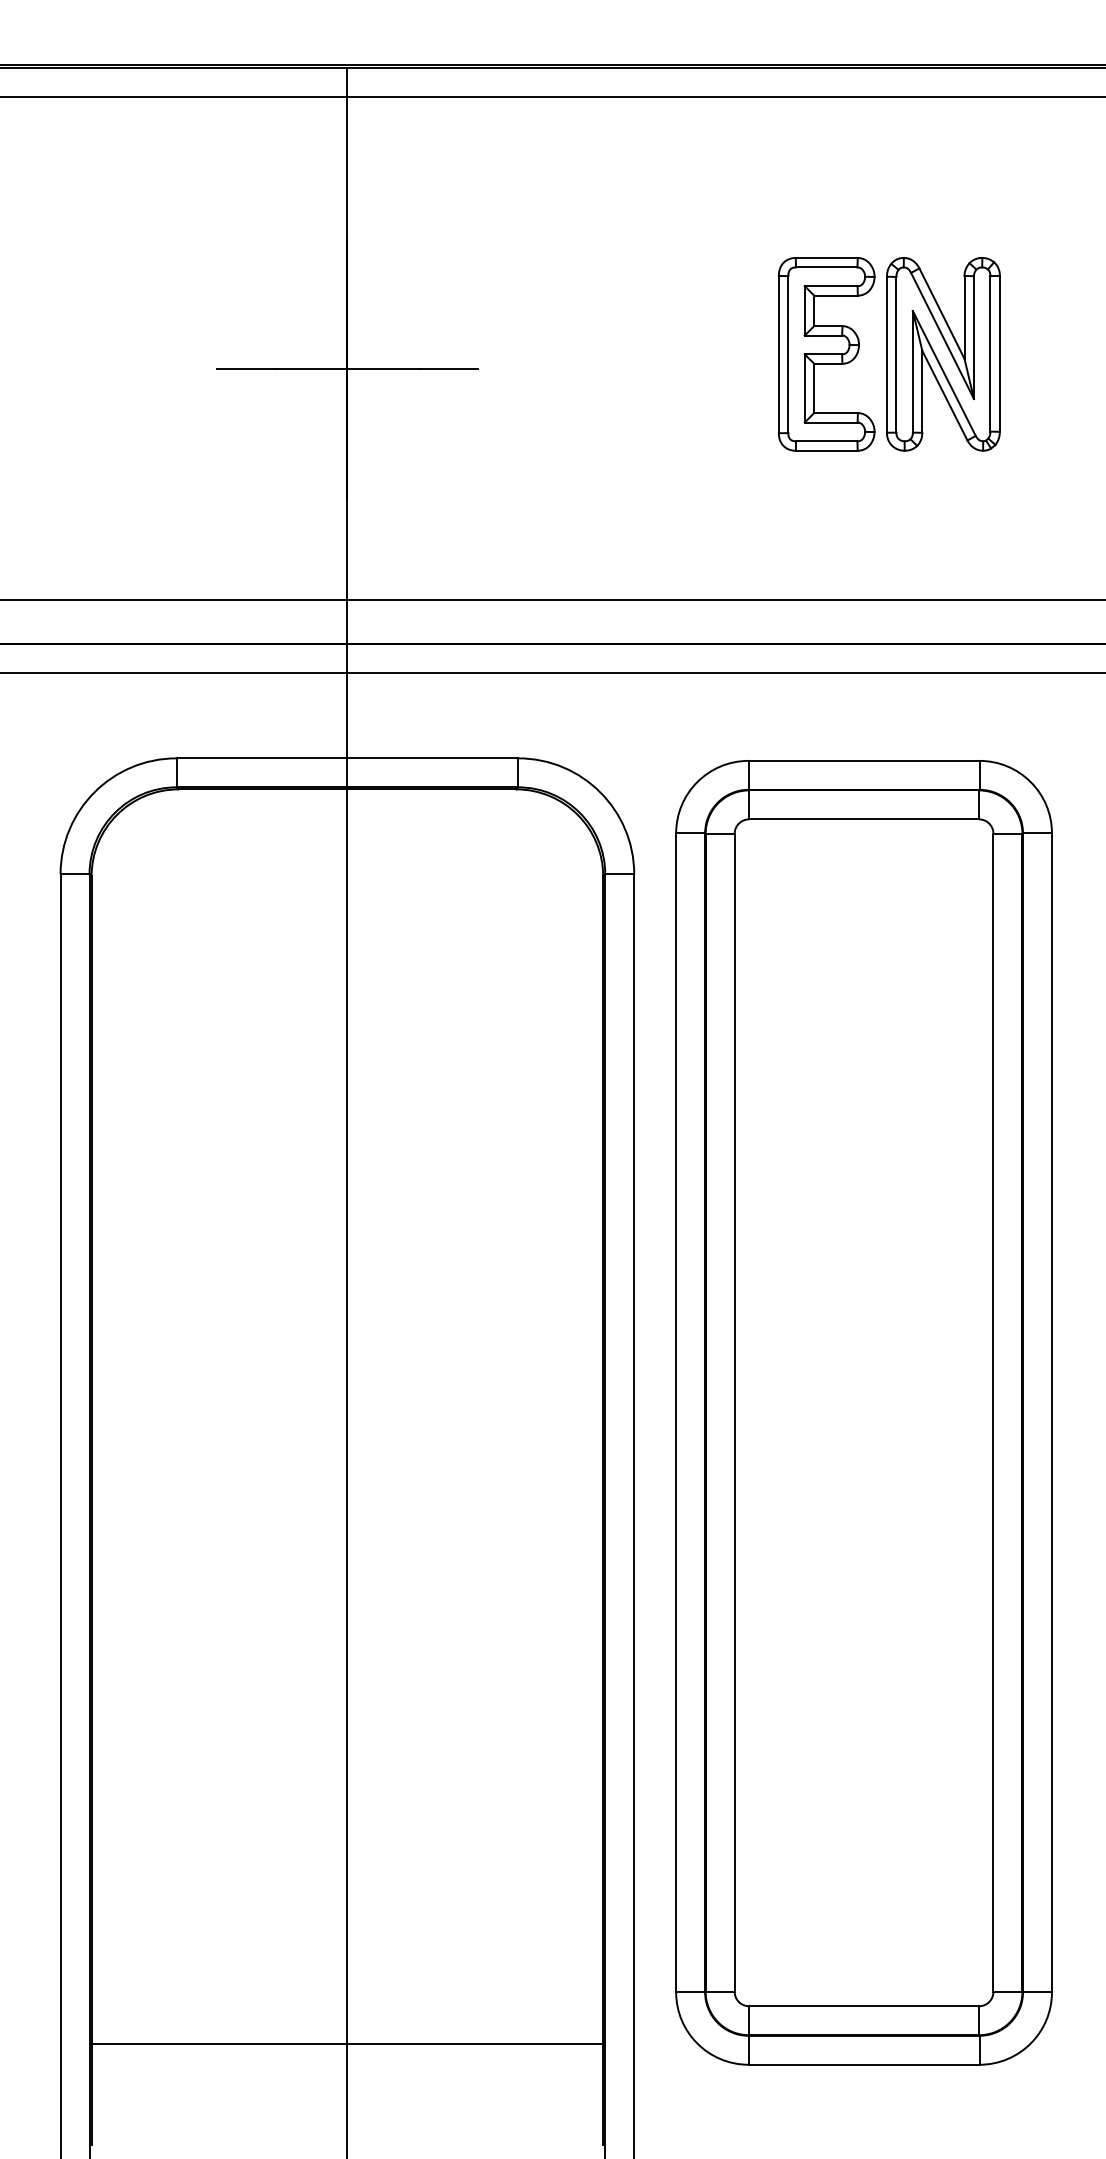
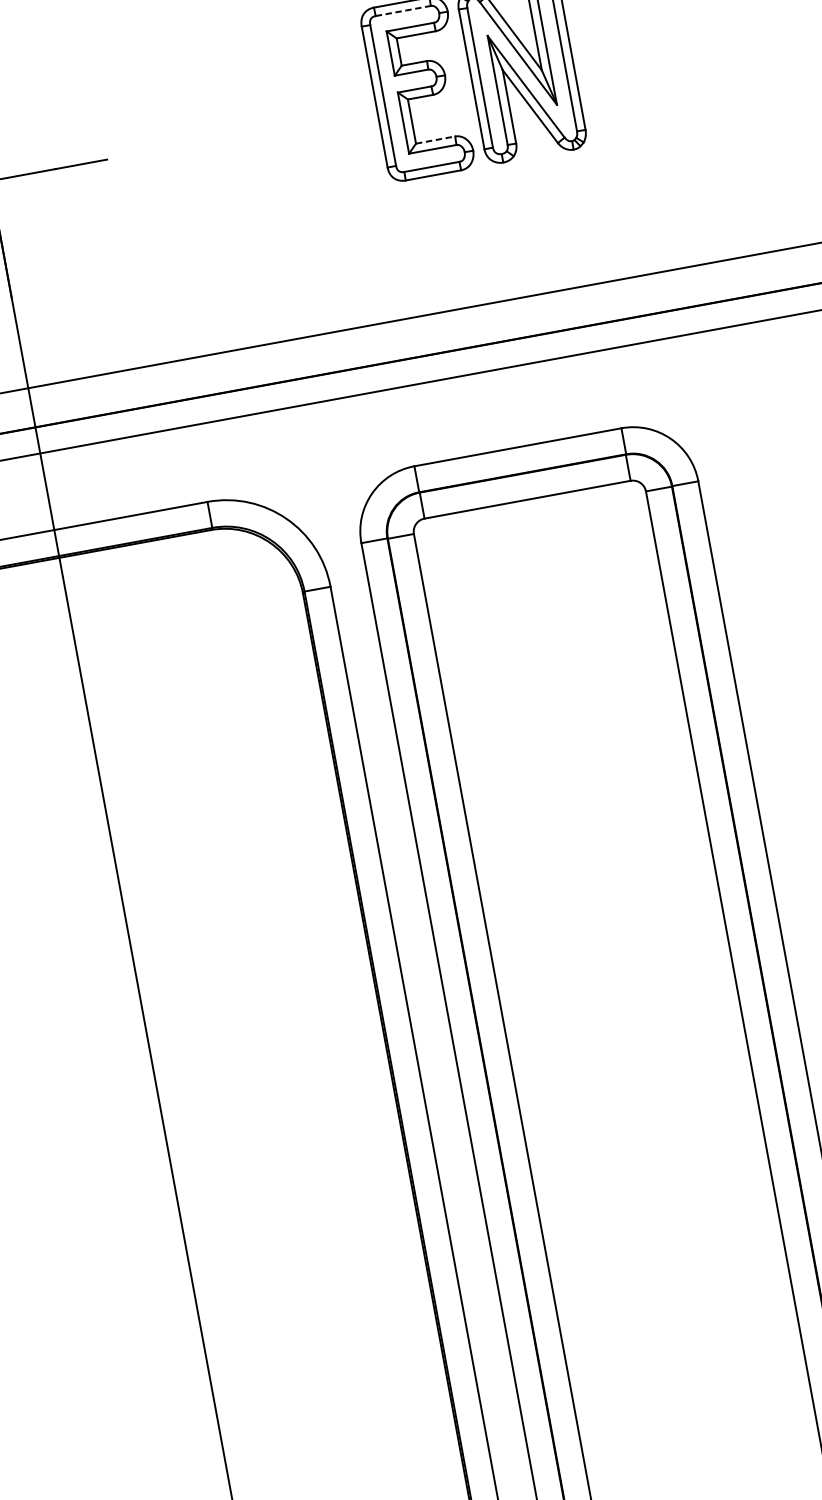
line: (826, 267) -> (403, 11), solid -> dashed
line: (836, 413) -> (436, 140), solid -> dashed

